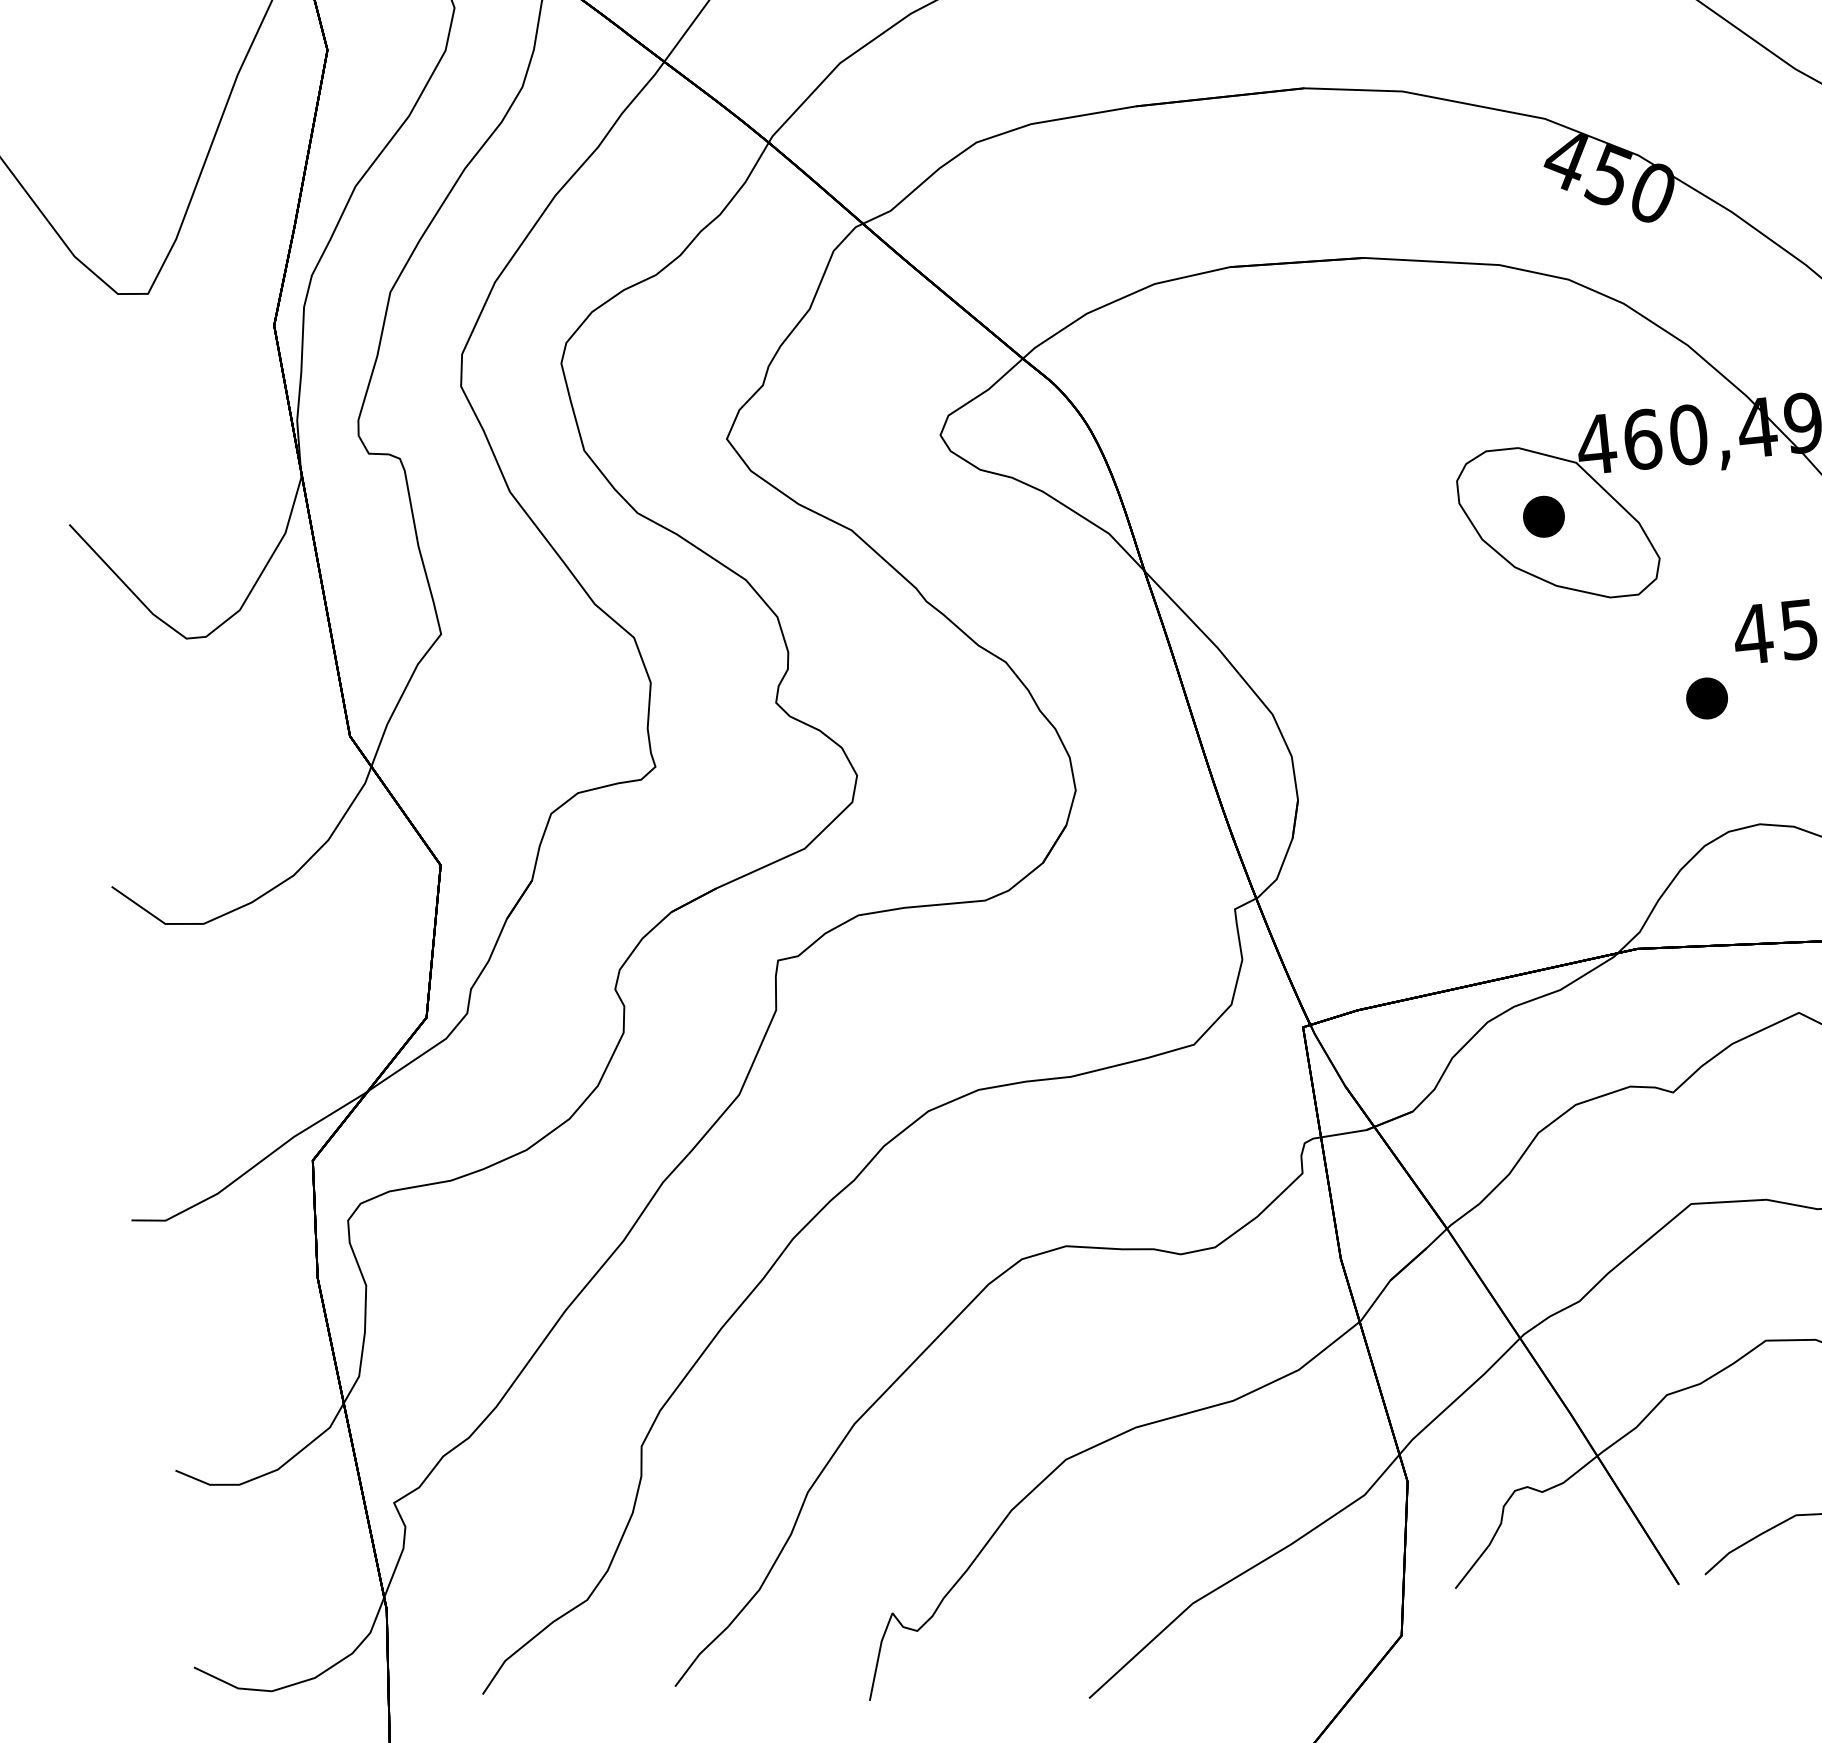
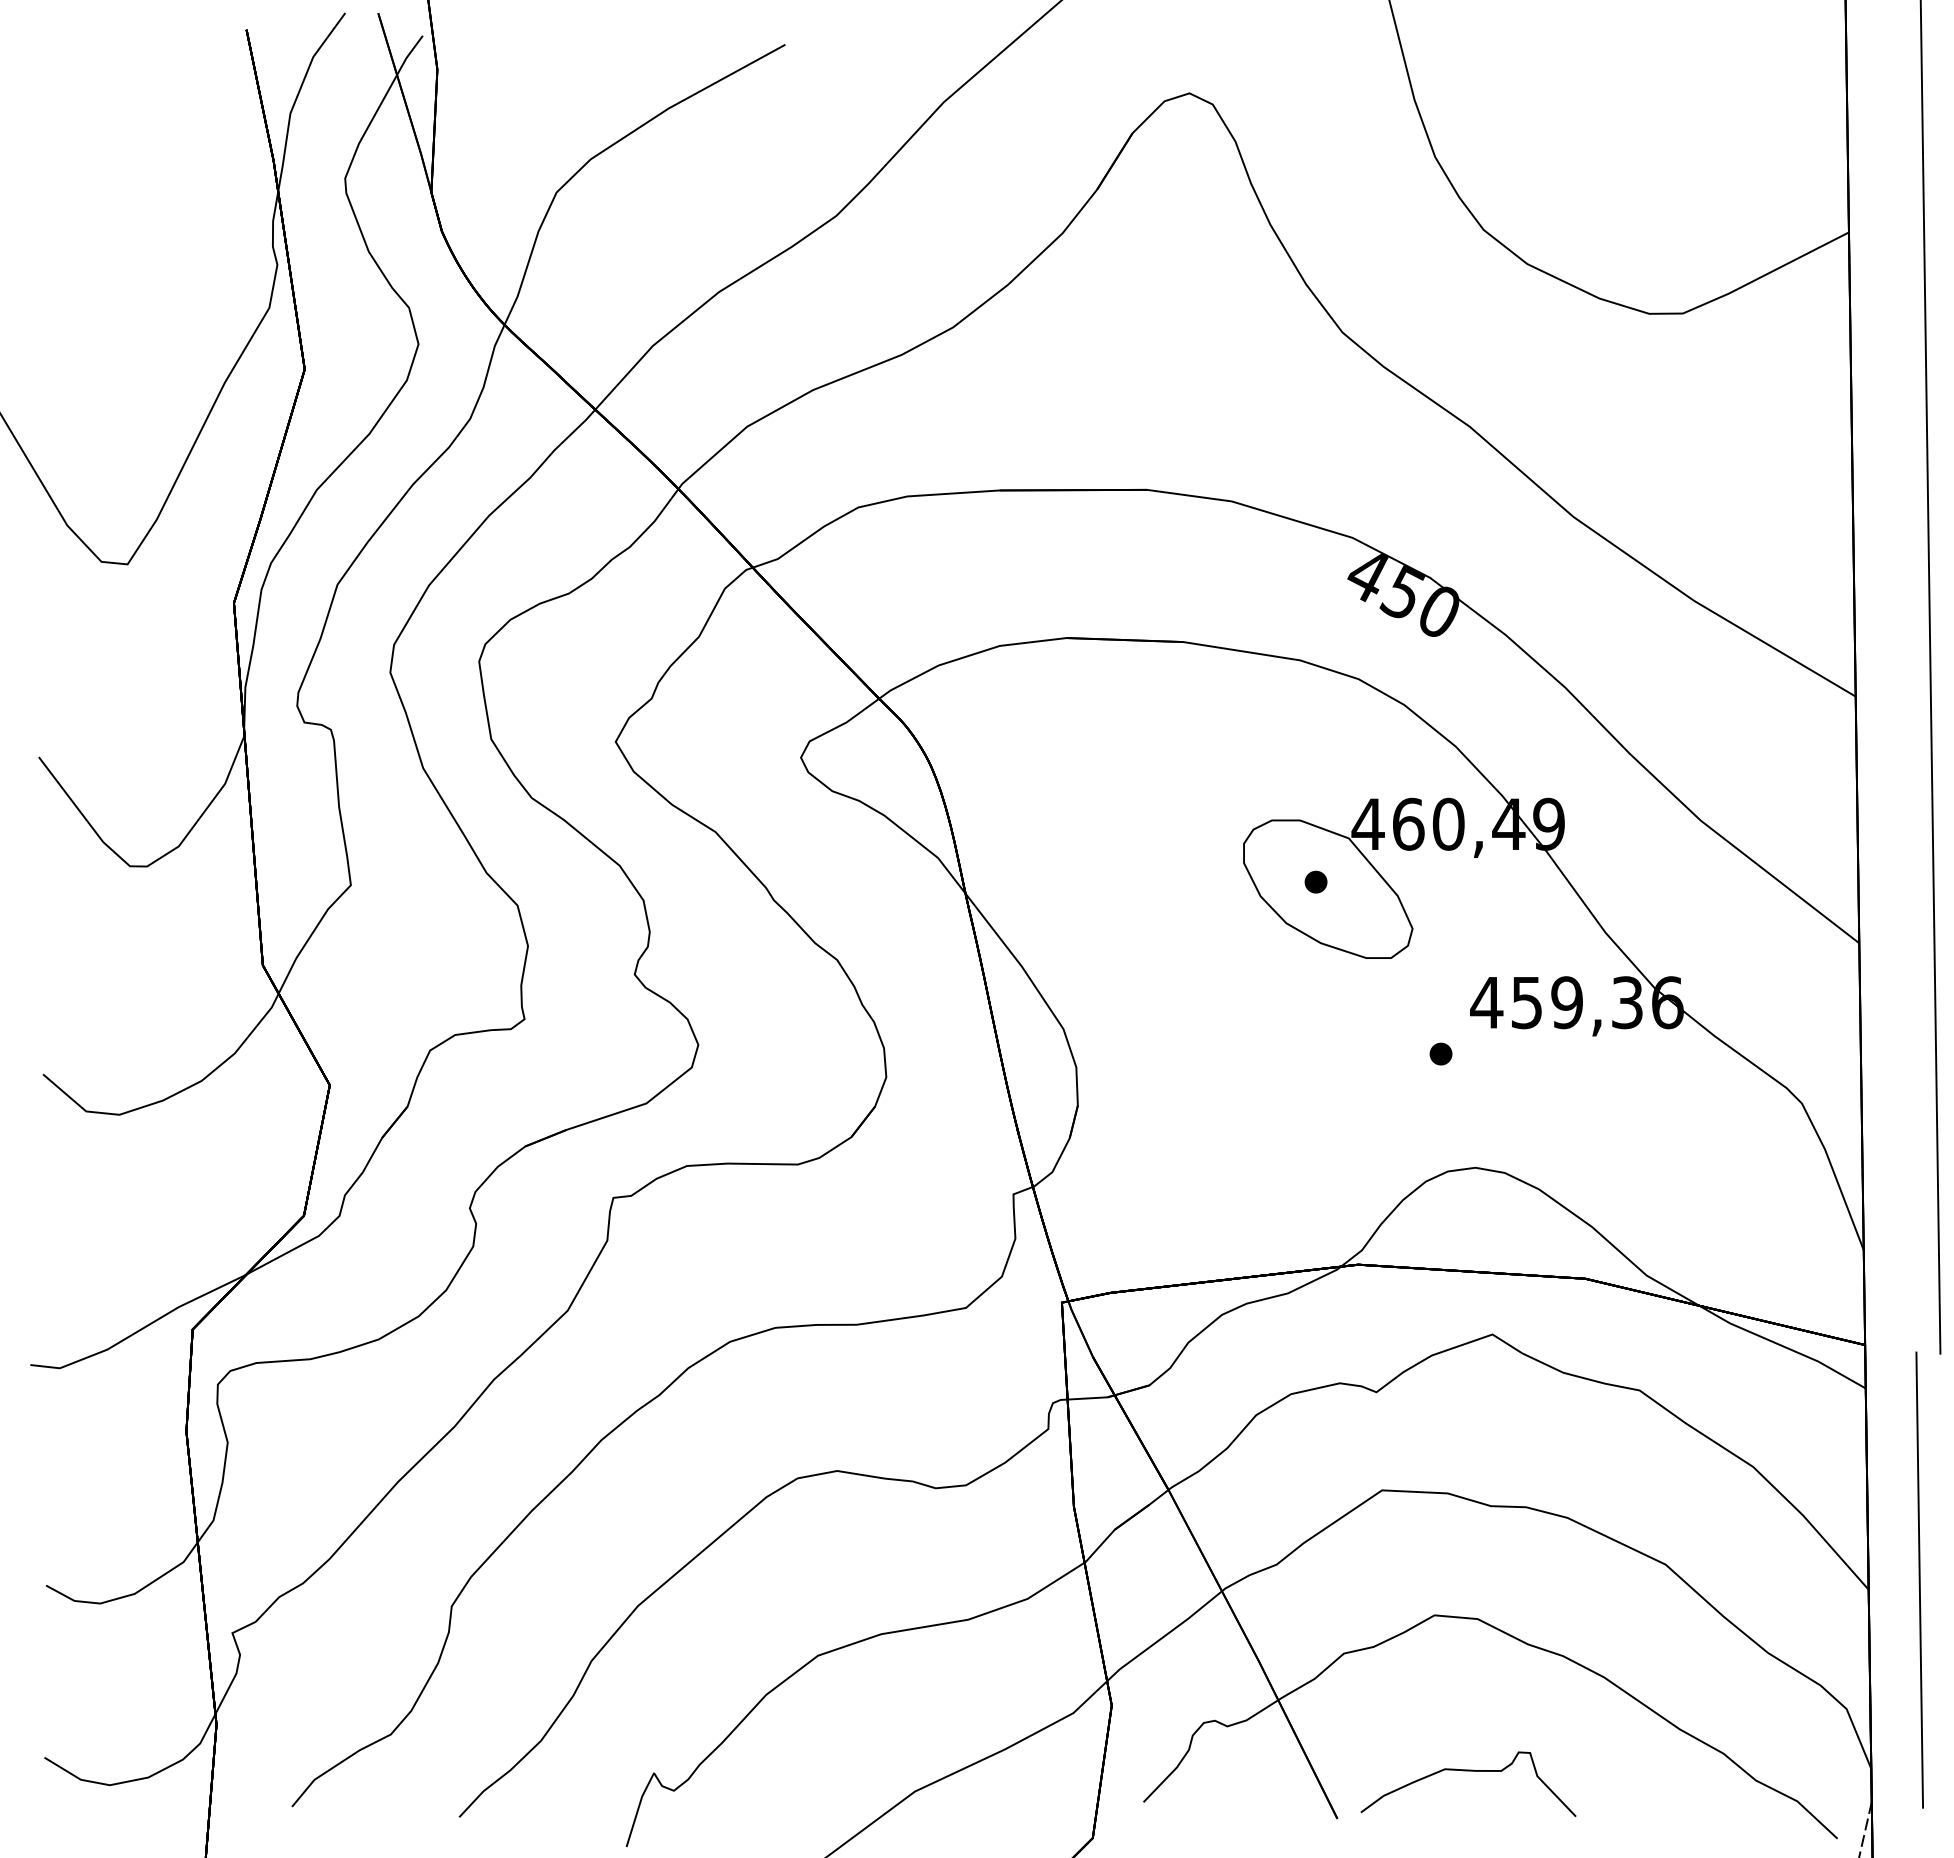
part: (1543, 515) -> (1315, 881), size x0.62
part: (1706, 697) -> (1440, 1053), size x0.62

